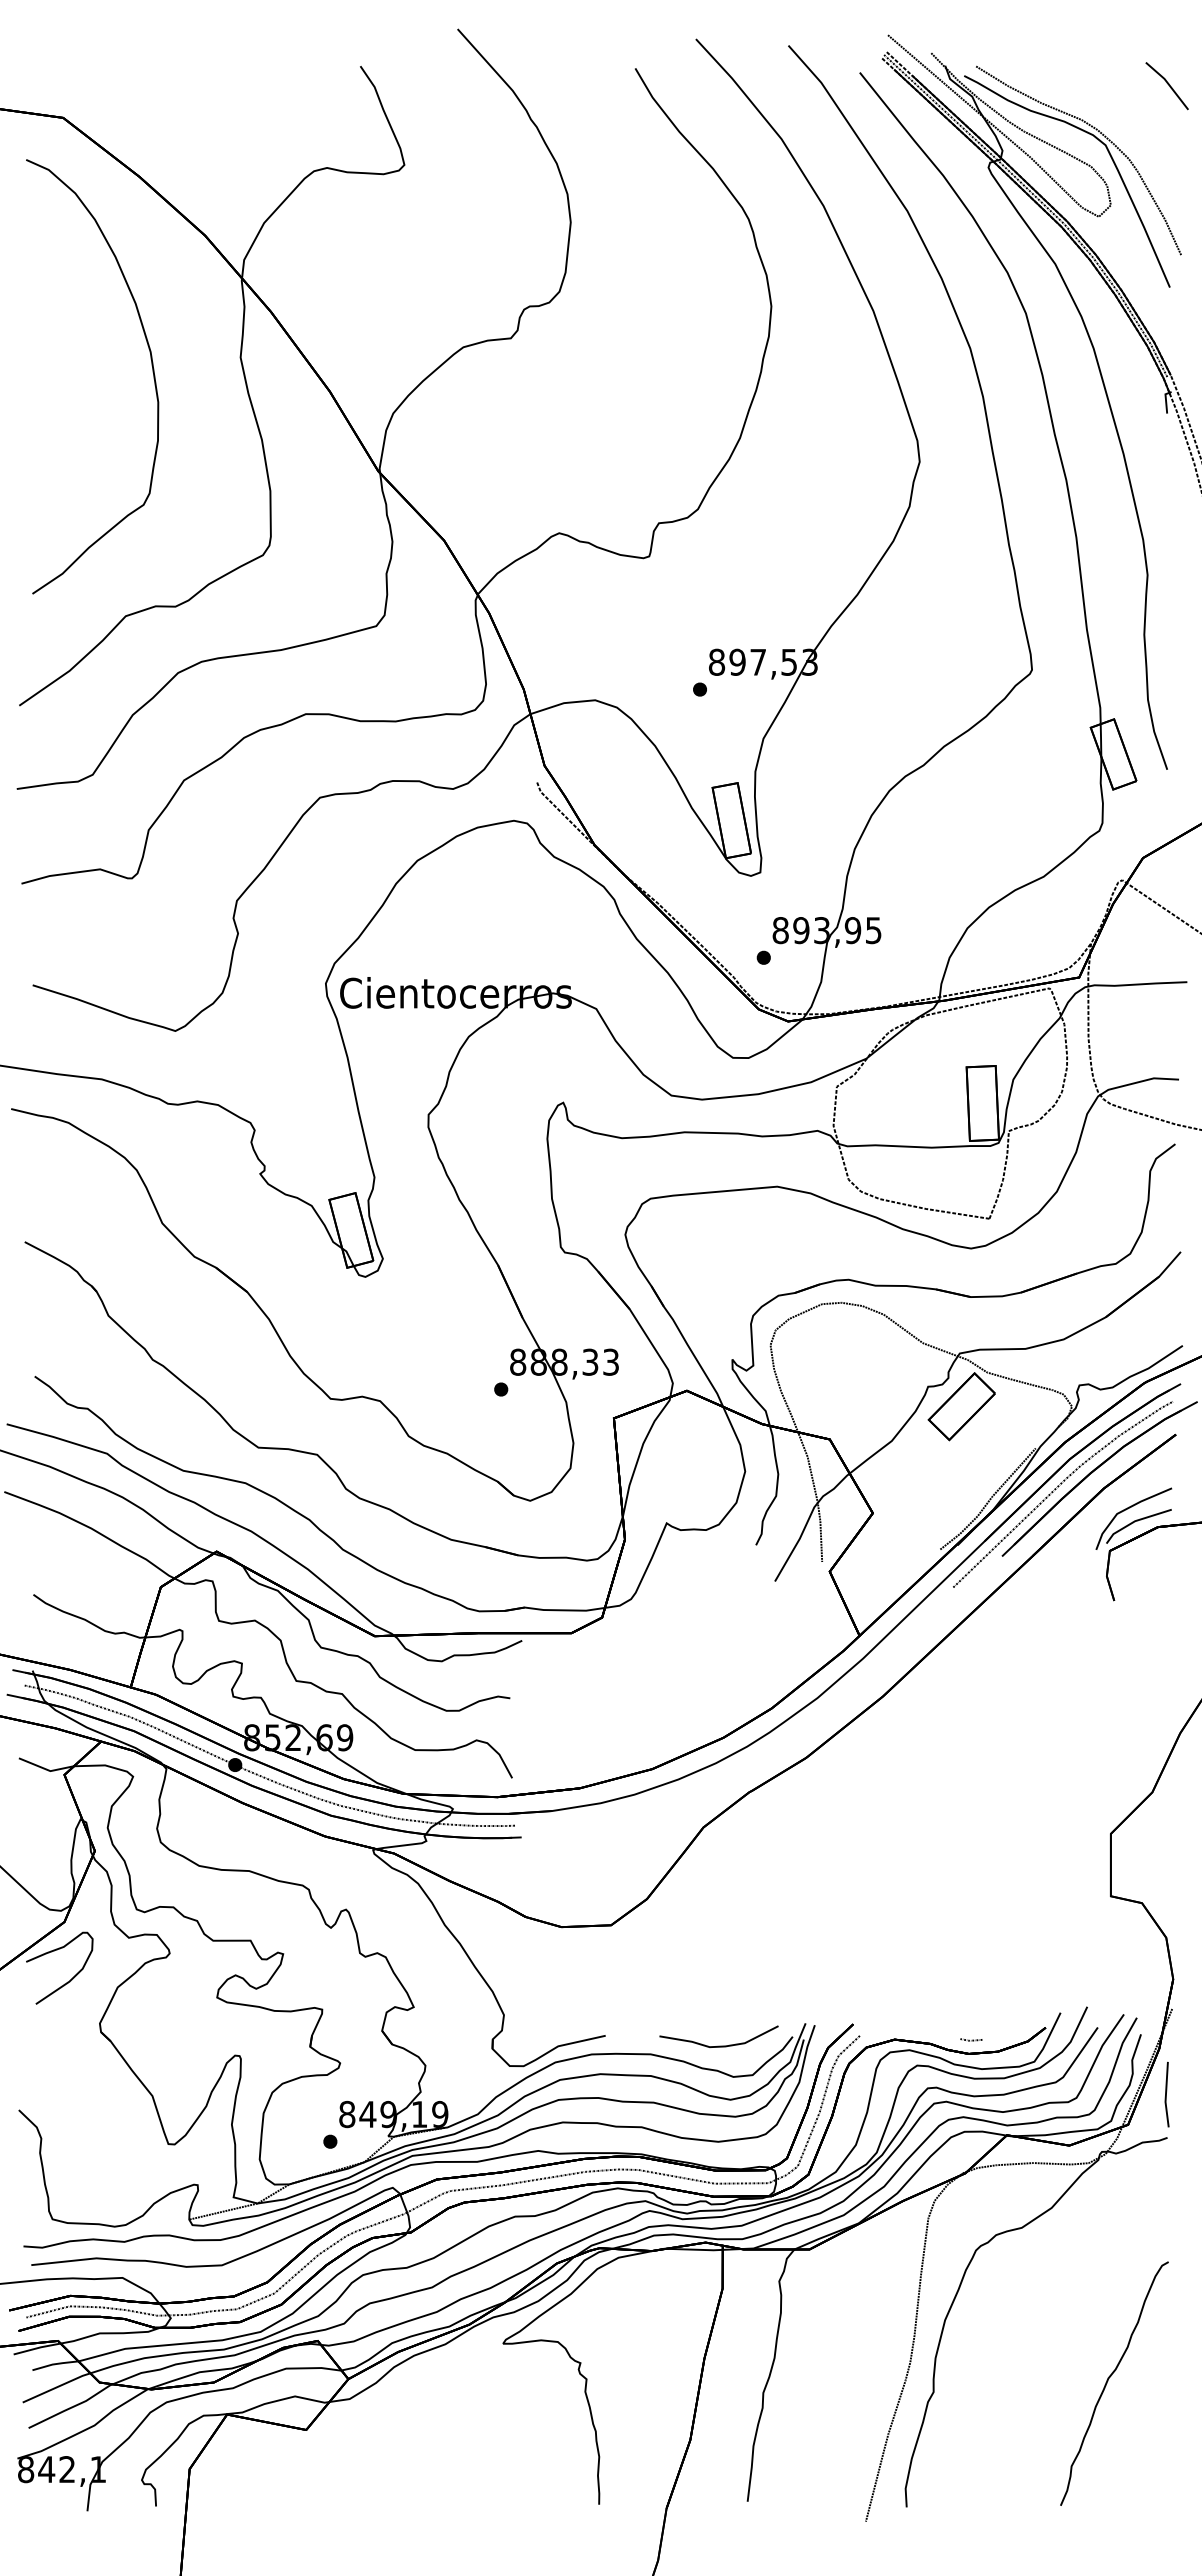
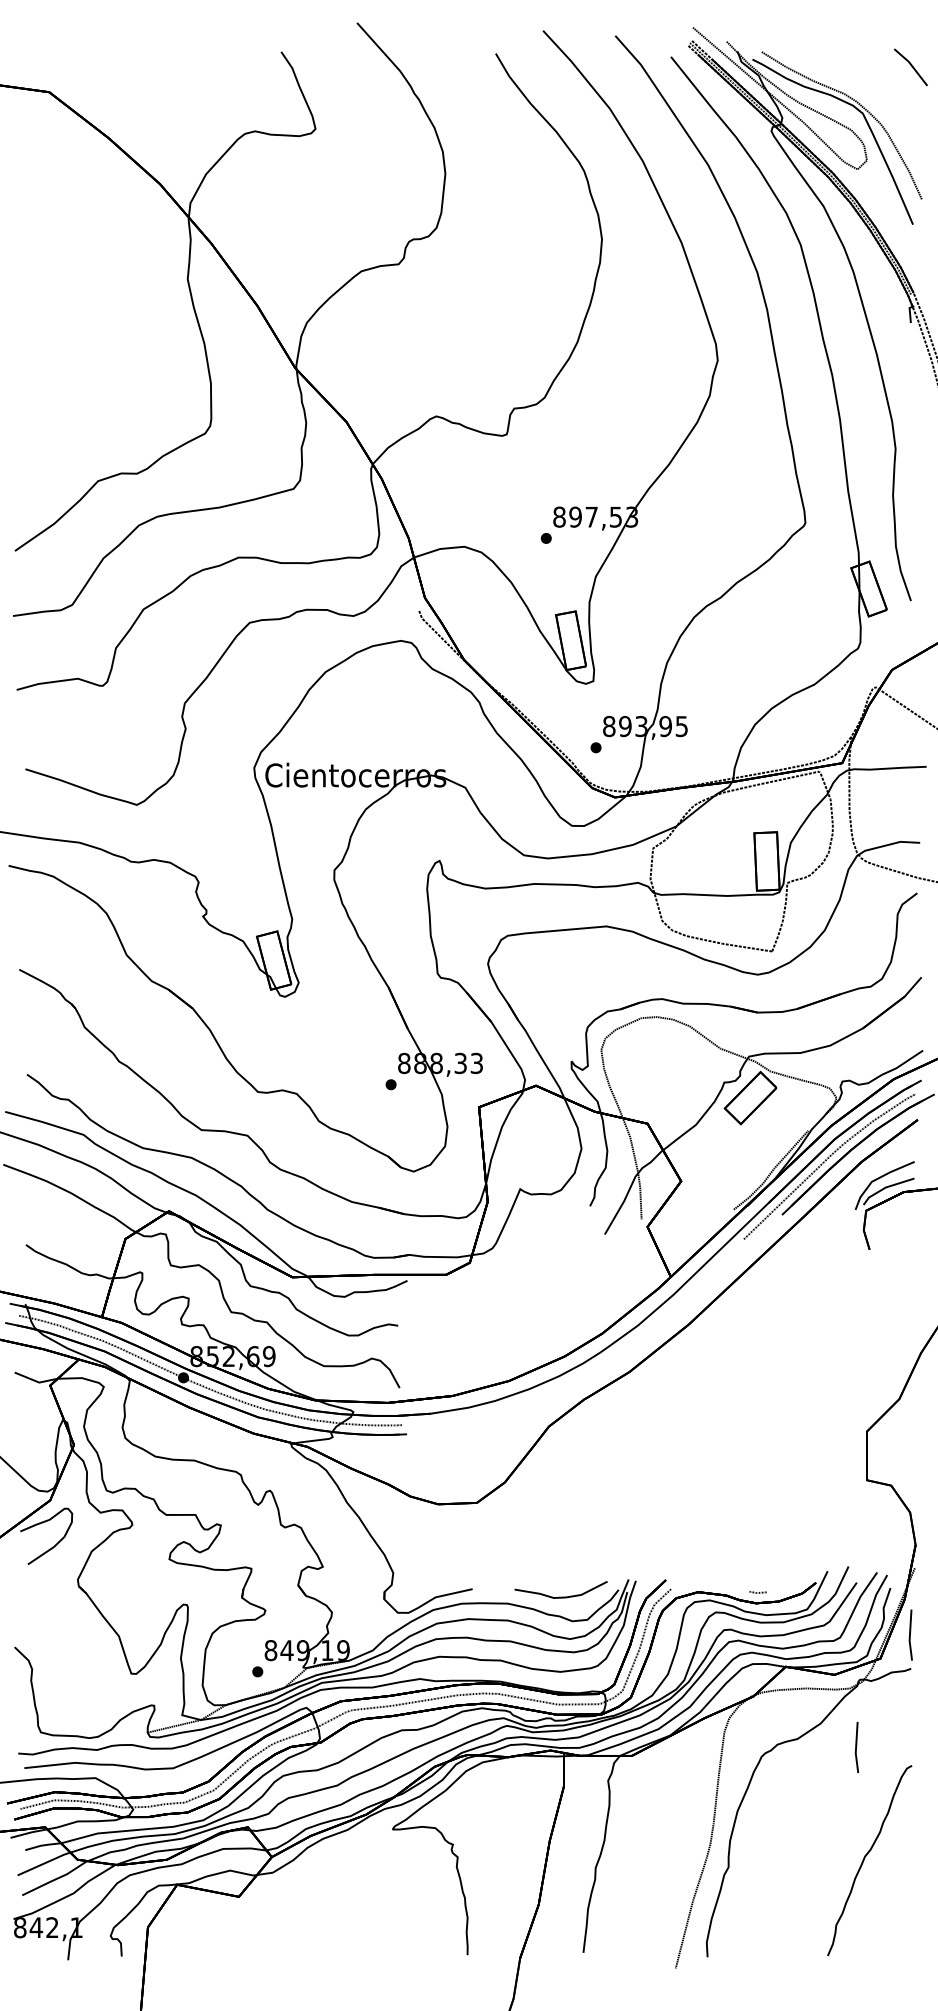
curve: (151, 365) -> (118, 285), removed
line: (1097, 2238) -> (856, 1747), added

